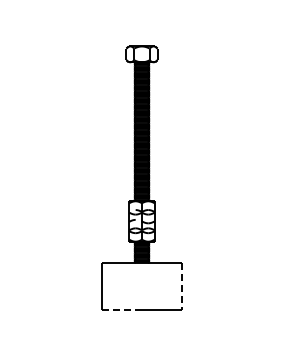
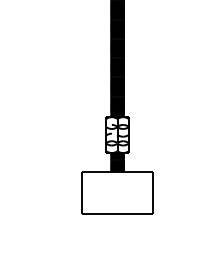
line: (181, 286) -> (152, 192), dashed -> solid
line: (122, 310) -> (100, 214), dashed -> solid

